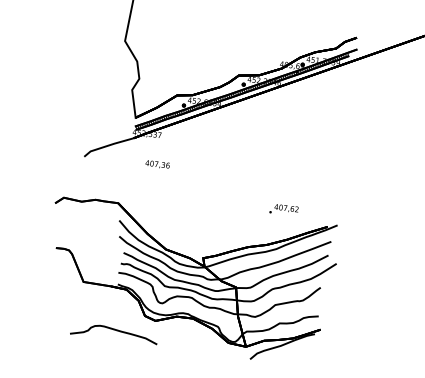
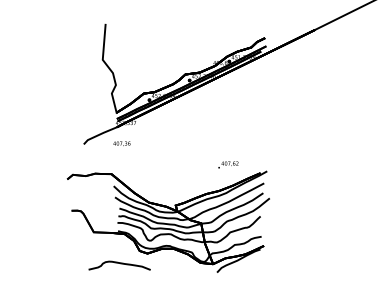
text: (157, 164) -> (121, 143), moved

